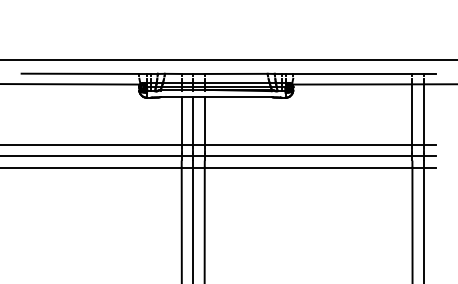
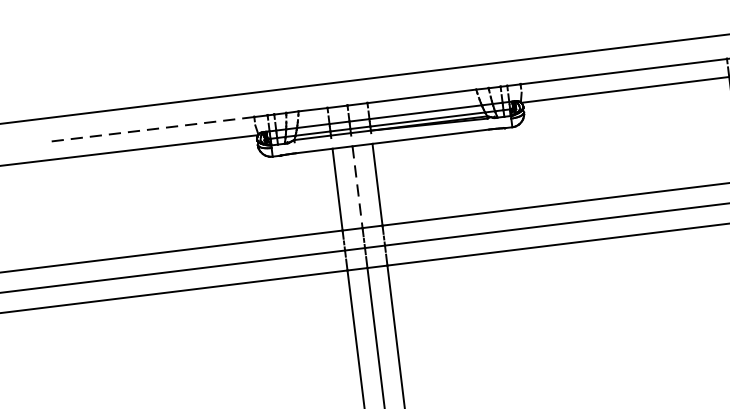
line: (80, 73) -> (152, 128), solid -> dashed
line: (193, 121) -> (358, 187), solid -> dashed

